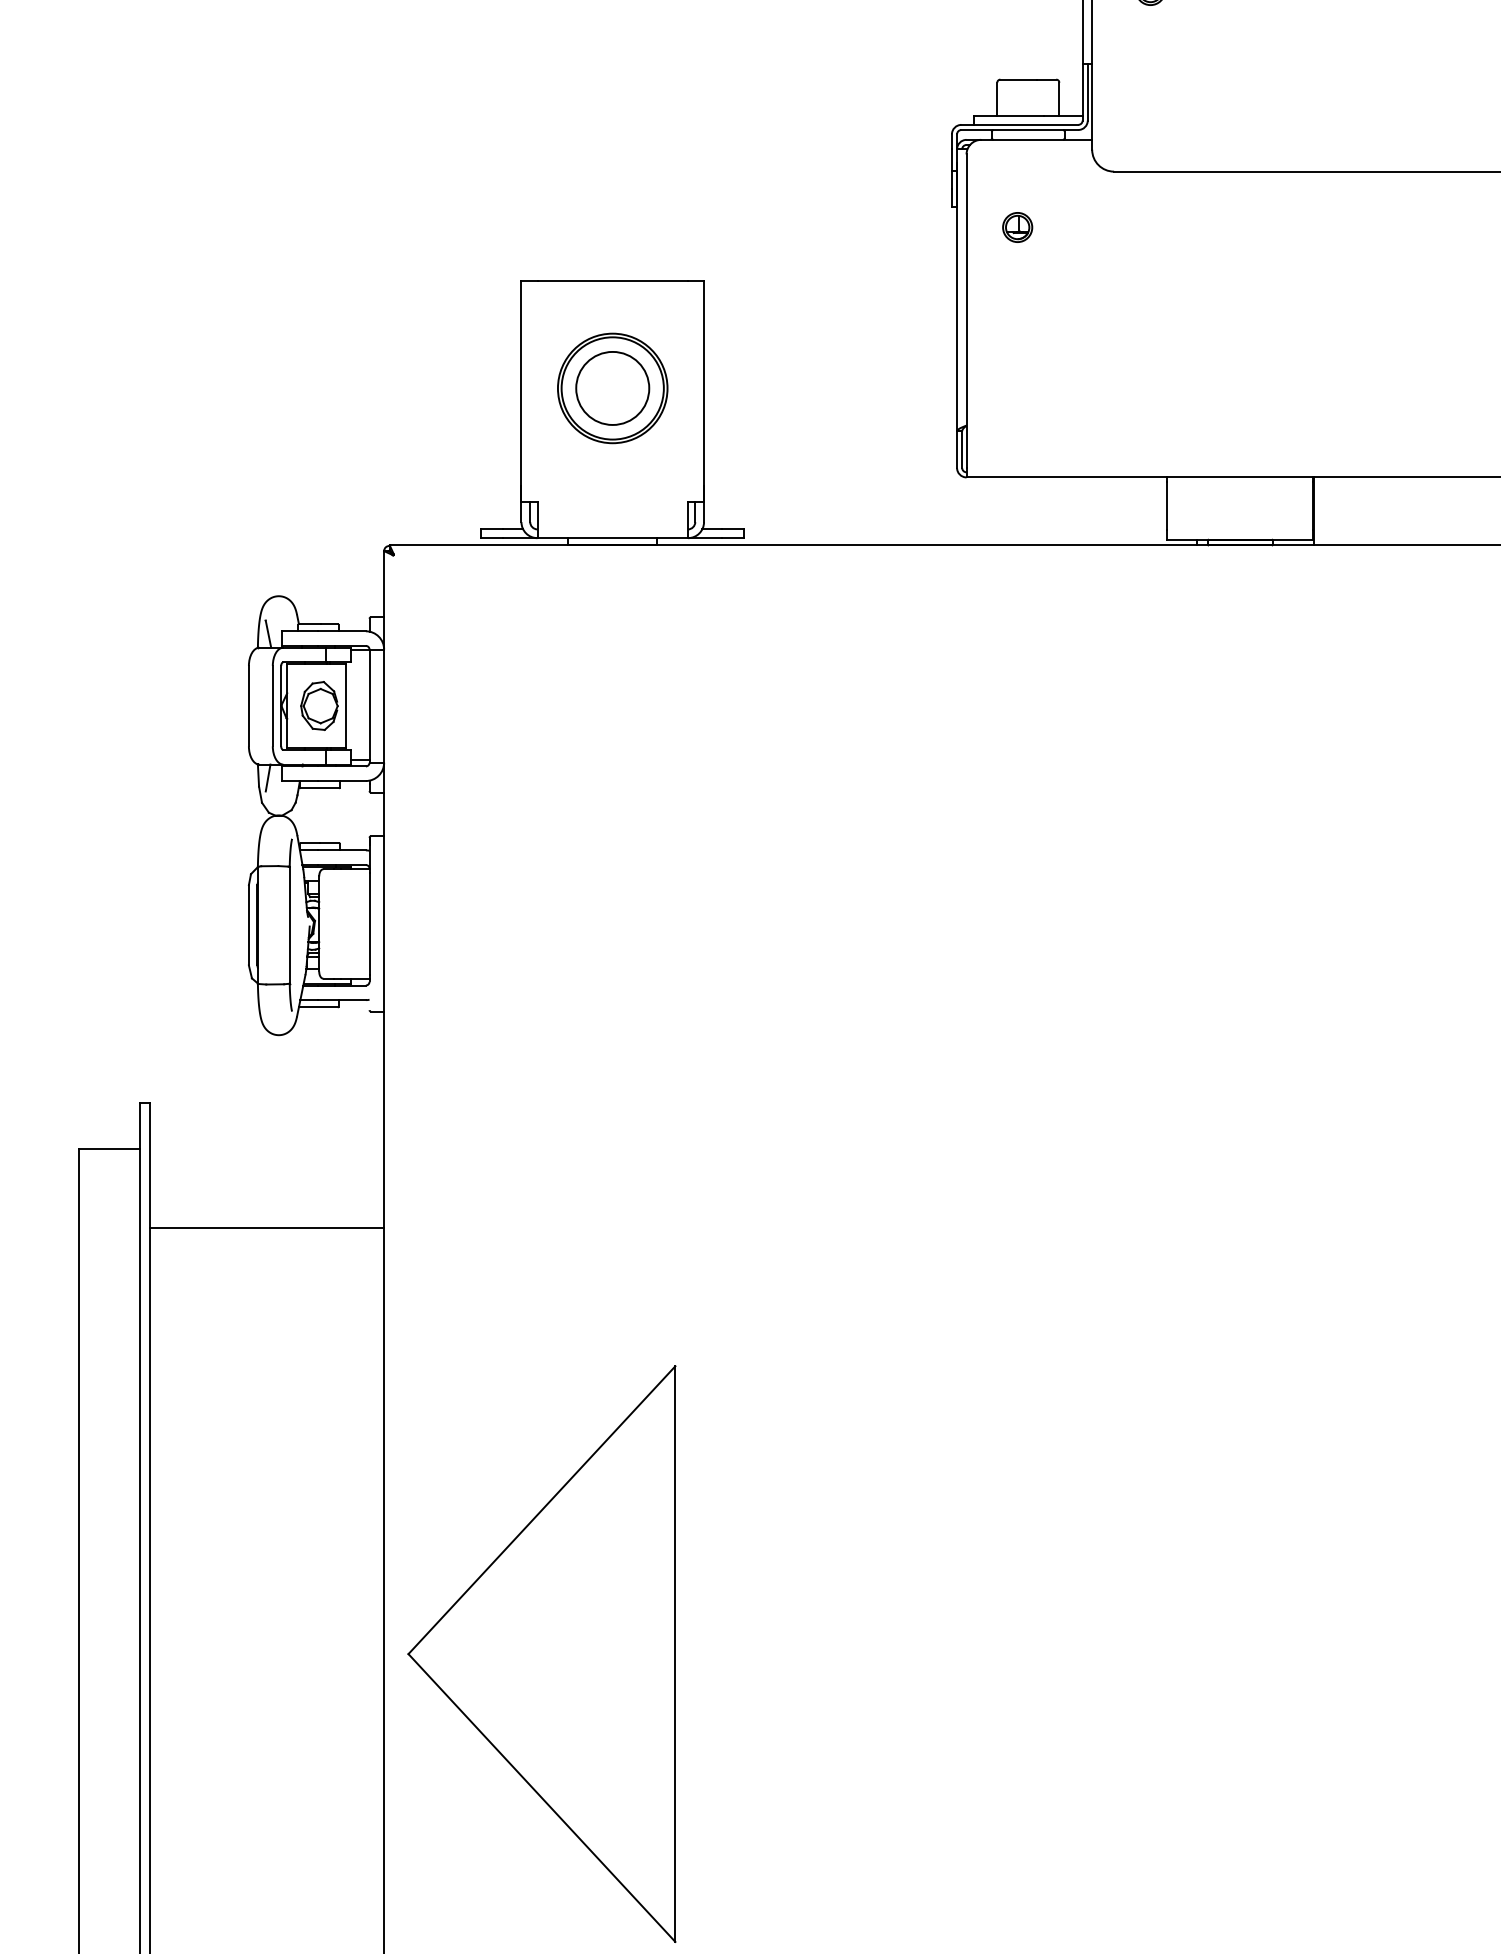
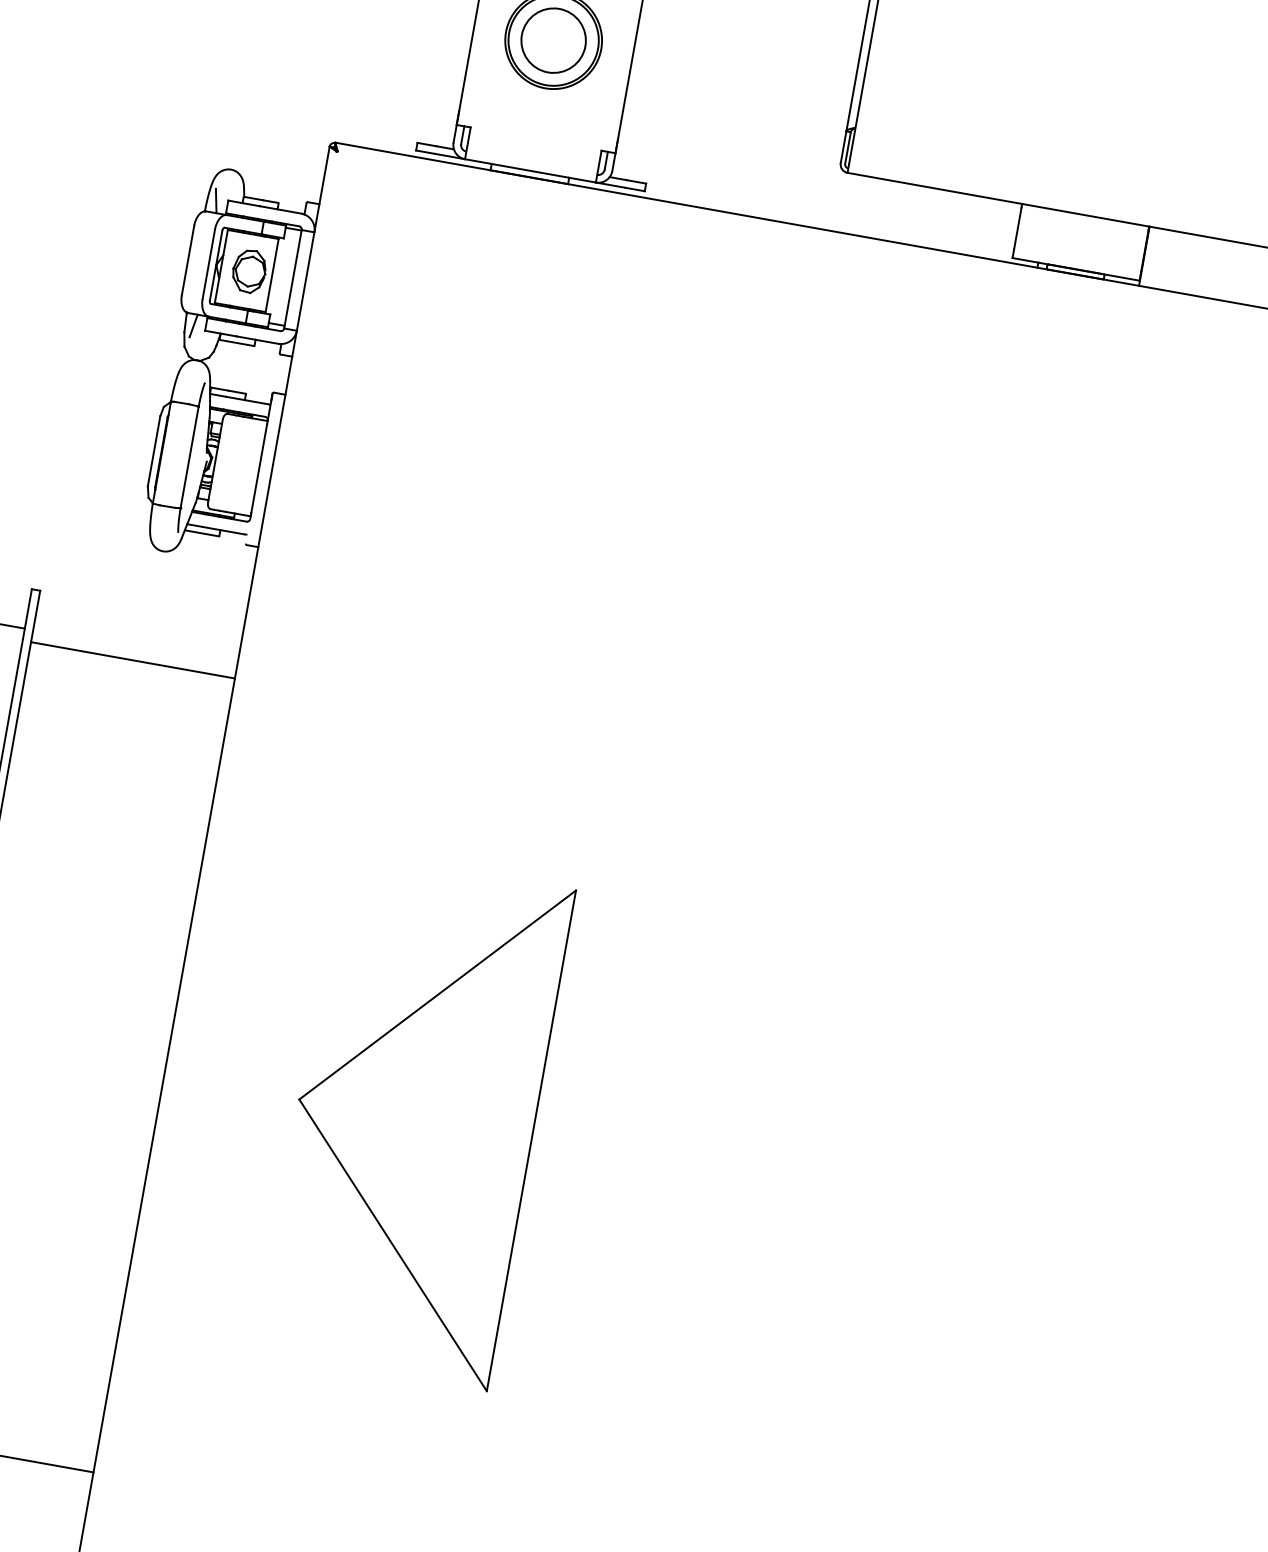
line: (266, 1227) -> (132, 660), moved
part: (541, 1653) -> (415, 1119), moved

